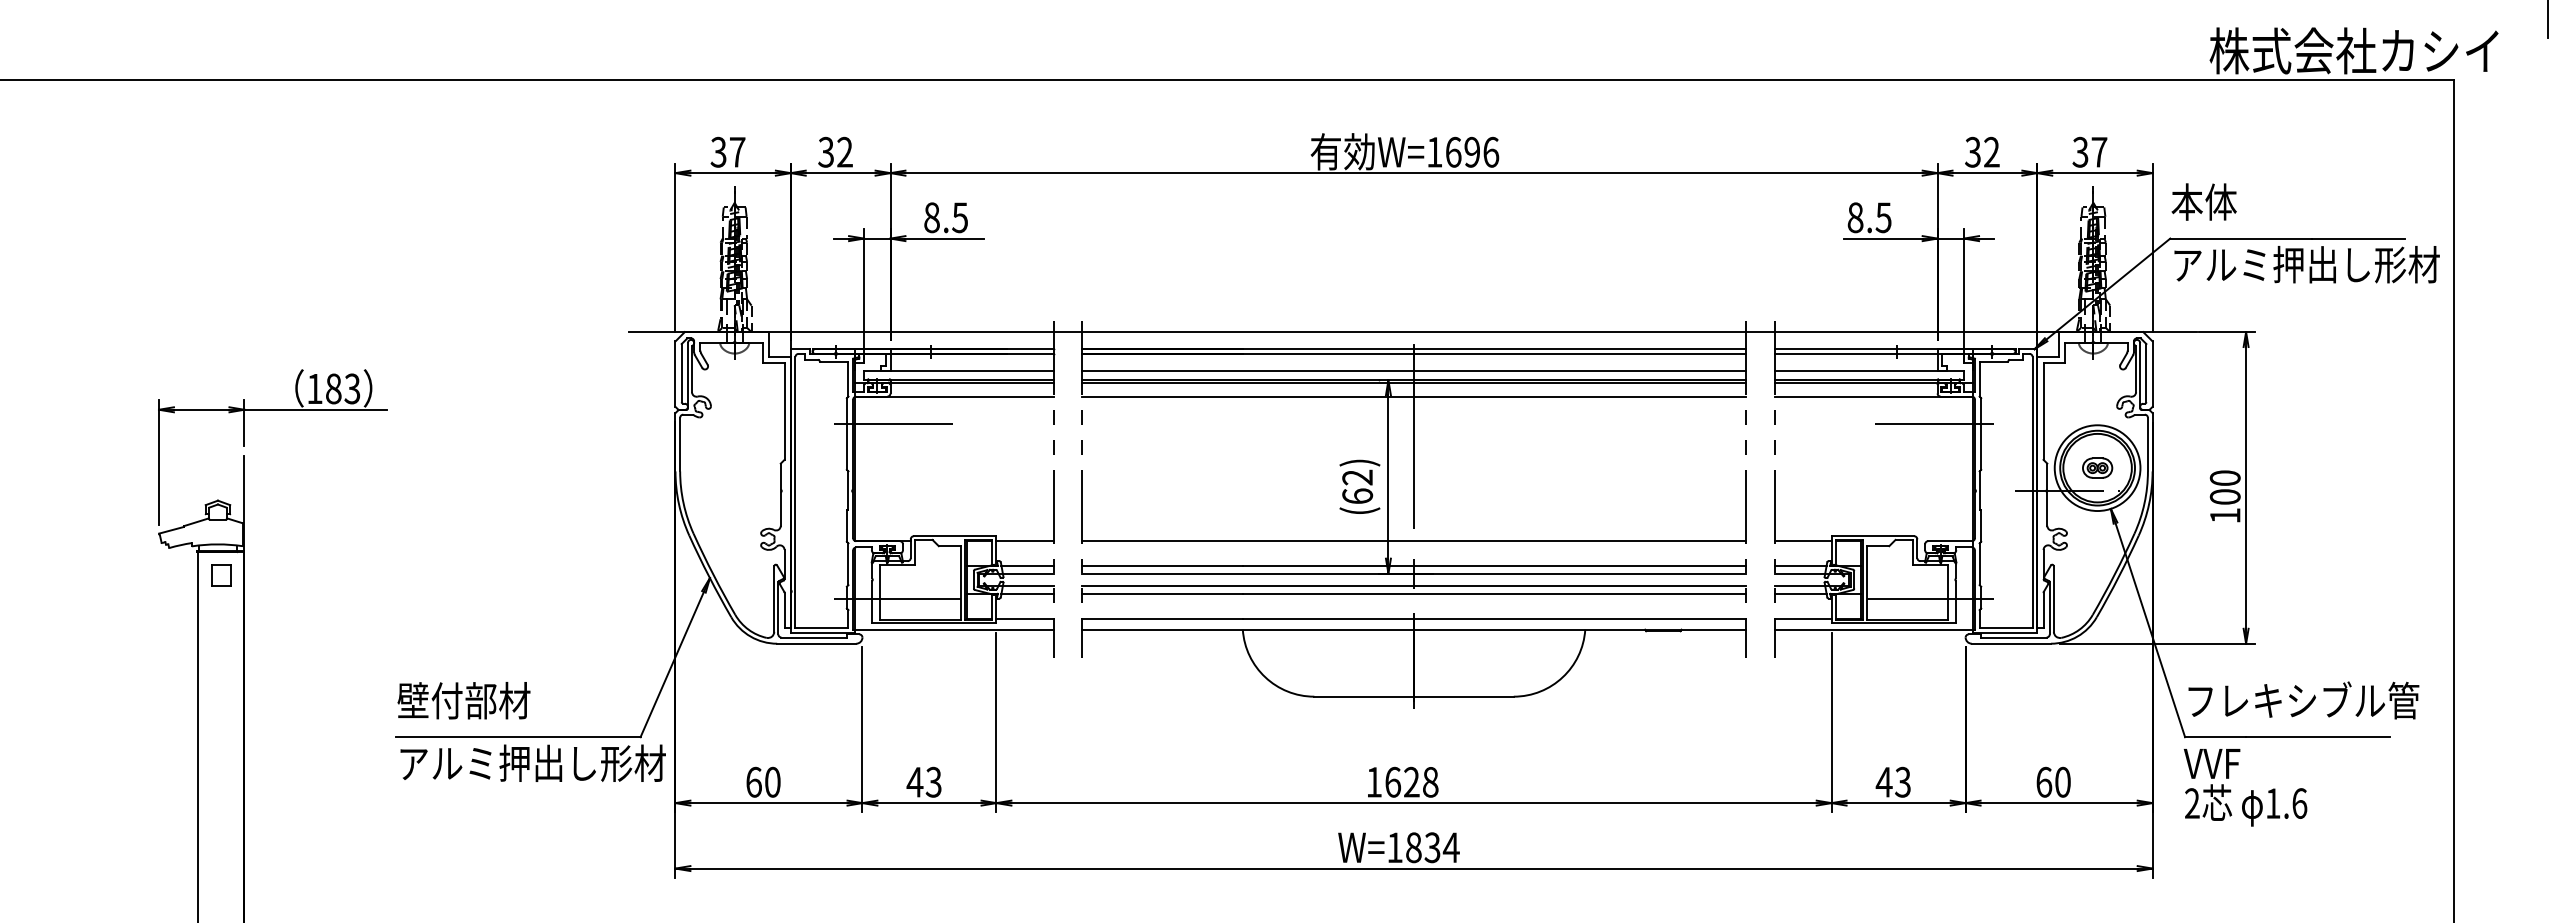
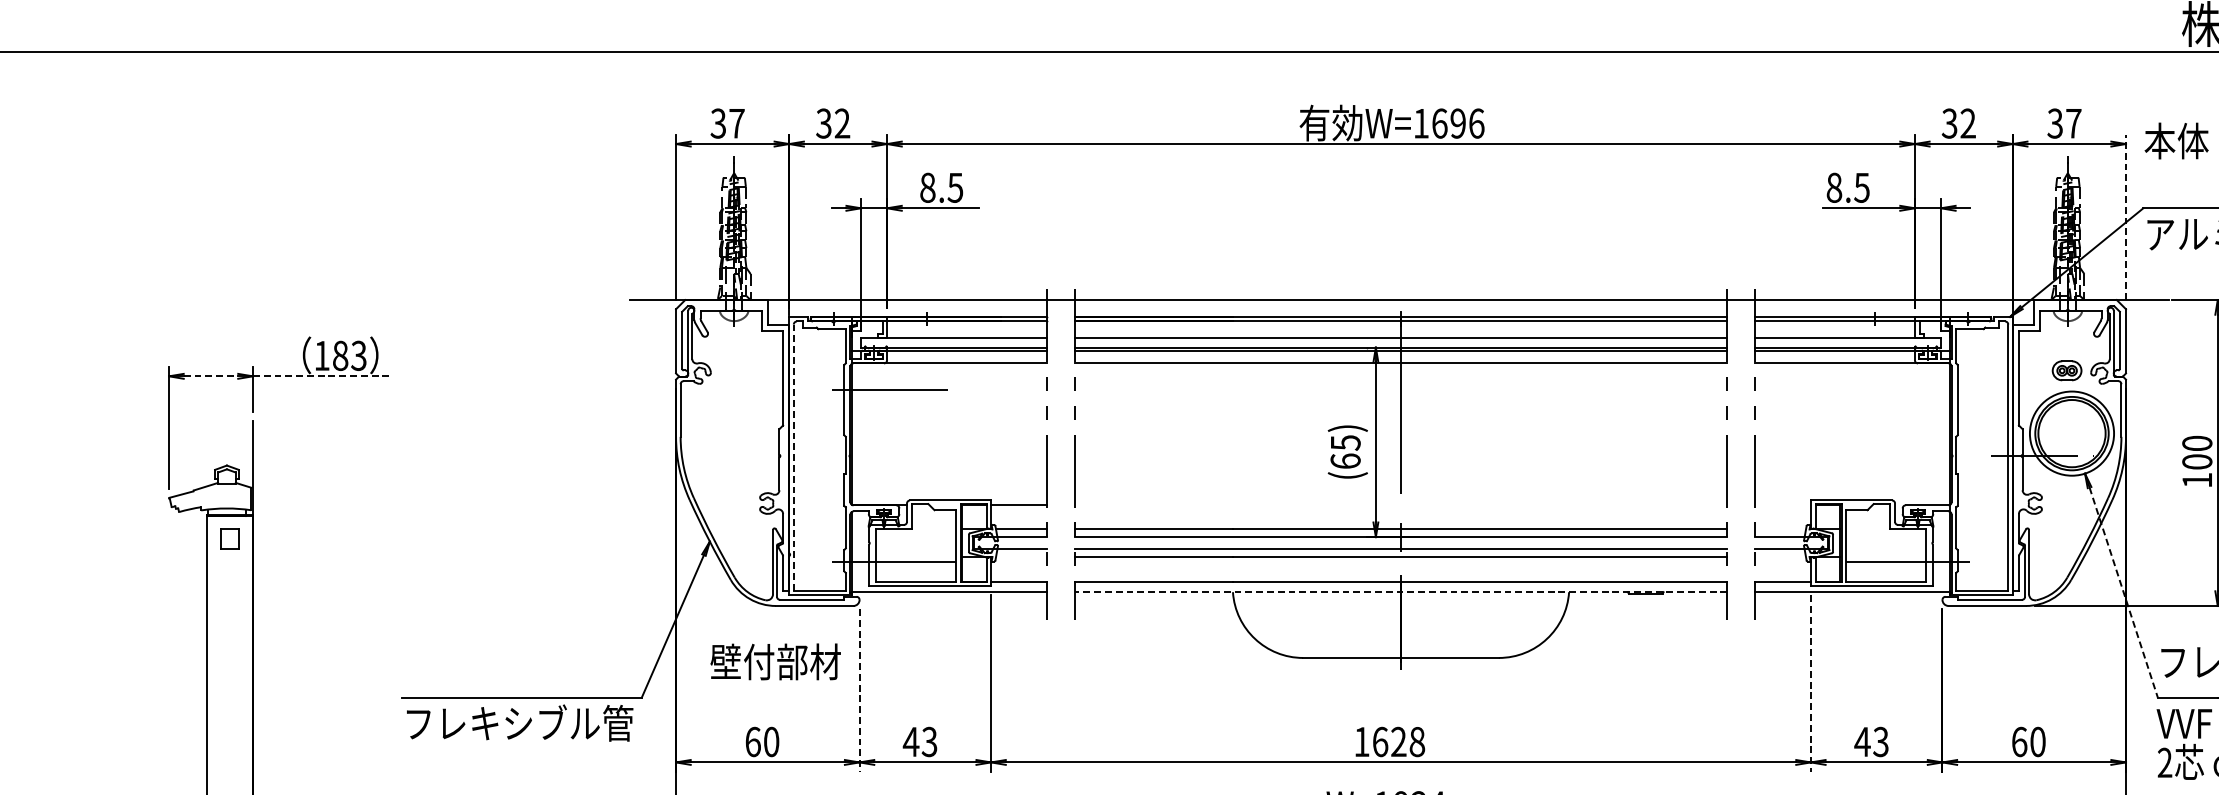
text: (2203, 201) -> (2175, 140), moved
line: (2152, 247) -> (2125, 217), solid -> dashed
line: (201, 409) -> (210, 376), solid -> dashed
line: (316, 409) -> (323, 376), solid -> dashed
line: (1934, 424) -> (1911, 390), removed
part: (2097, 467) -> (2066, 370), moved
text: (1357, 477) -> (1345, 442), (62) -> (65)
line: (795, 492) -> (793, 457), solid -> dashed
line: (1413, 540) -> (1400, 504), removed
line: (1802, 540) -> (1782, 504), removed
line: (1800, 565) -> (1780, 529), removed
line: (1027, 593) -> (1021, 556), removed
line: (1800, 593) -> (1780, 556), removed
line: (1413, 629) -> (1400, 592), solid -> dashed
line: (2150, 630) -> (2123, 592), solid -> dashed
text: (463, 700) -> (775, 661), moved
line: (1831, 722) -> (1810, 683), solid -> dashed
line: (862, 729) -> (859, 690), solid -> dashed
text: (532, 763) -> (535, 723), アルミ押出し形材 -> フレキシブル管

